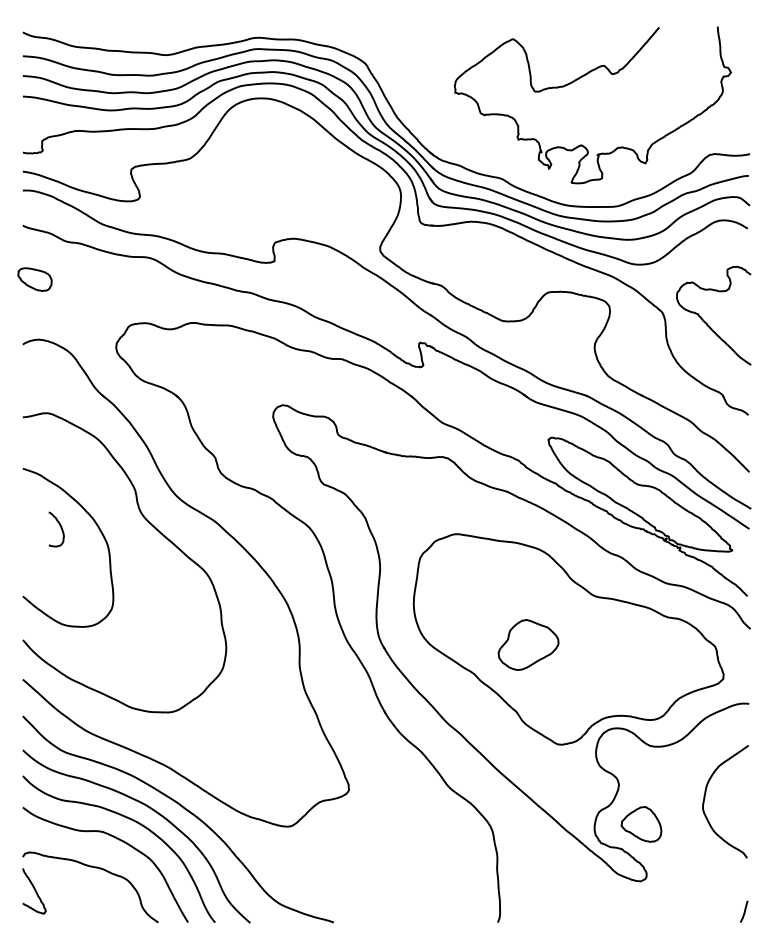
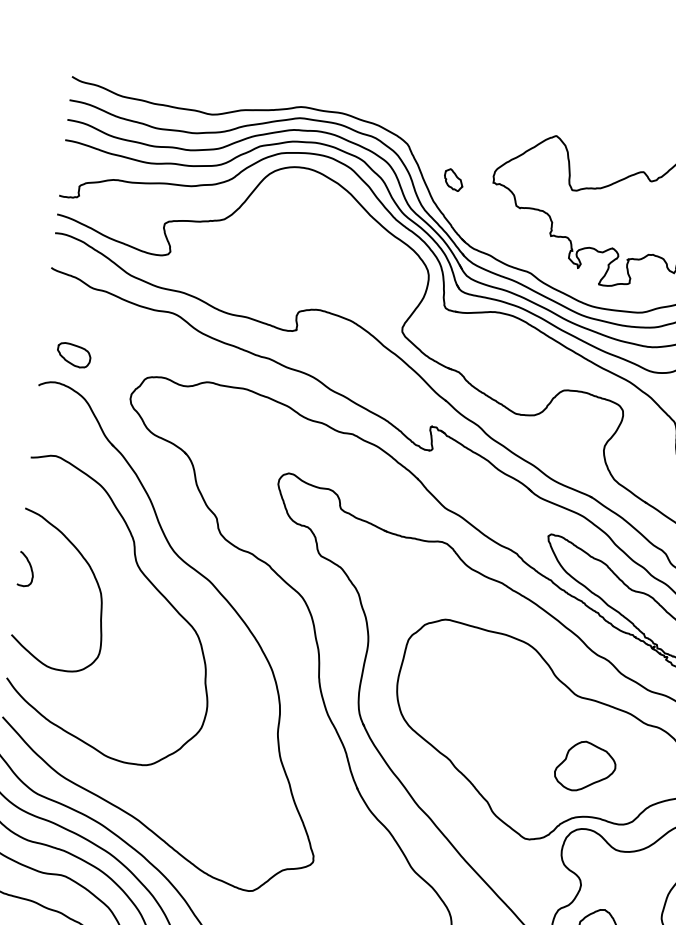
part: (415, 93) -> (454, 179), added
part: (34, 279) -> (73, 355), moved
curve: (60, 528) -> (30, 568), moved
part: (528, 644) -> (585, 766), moved

